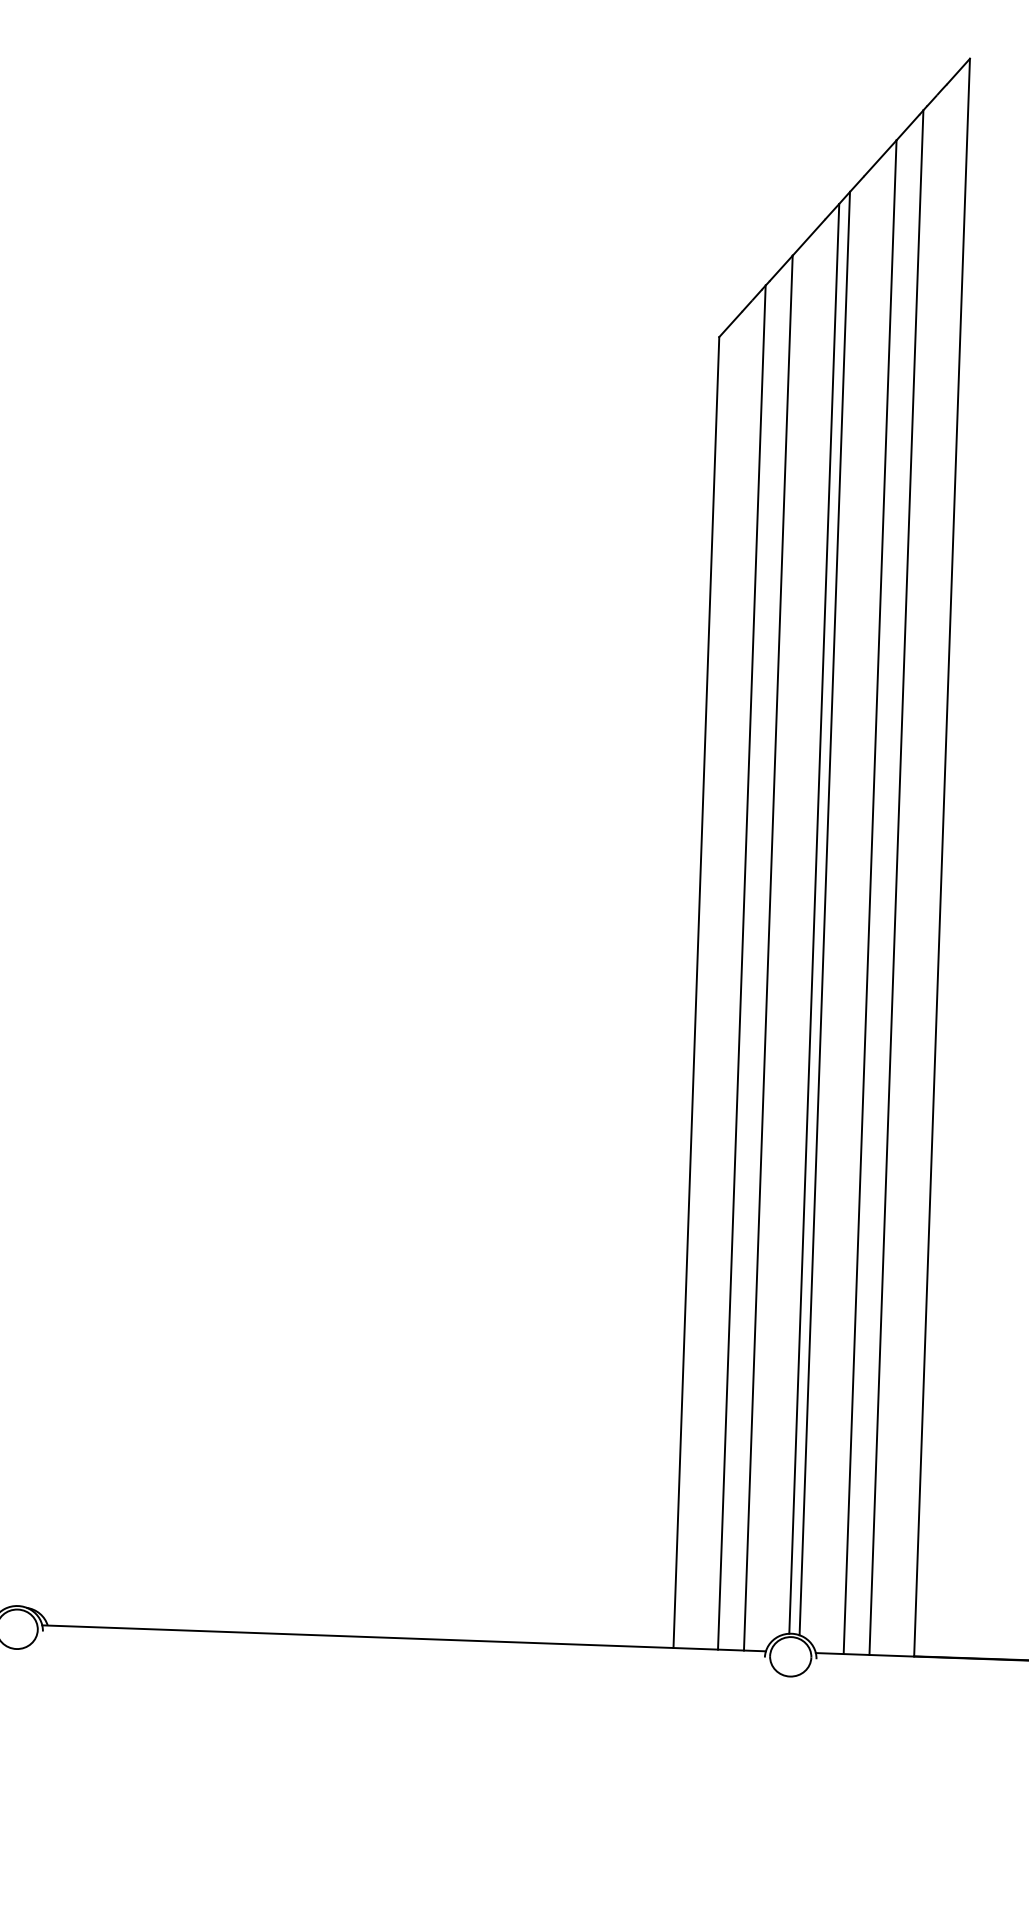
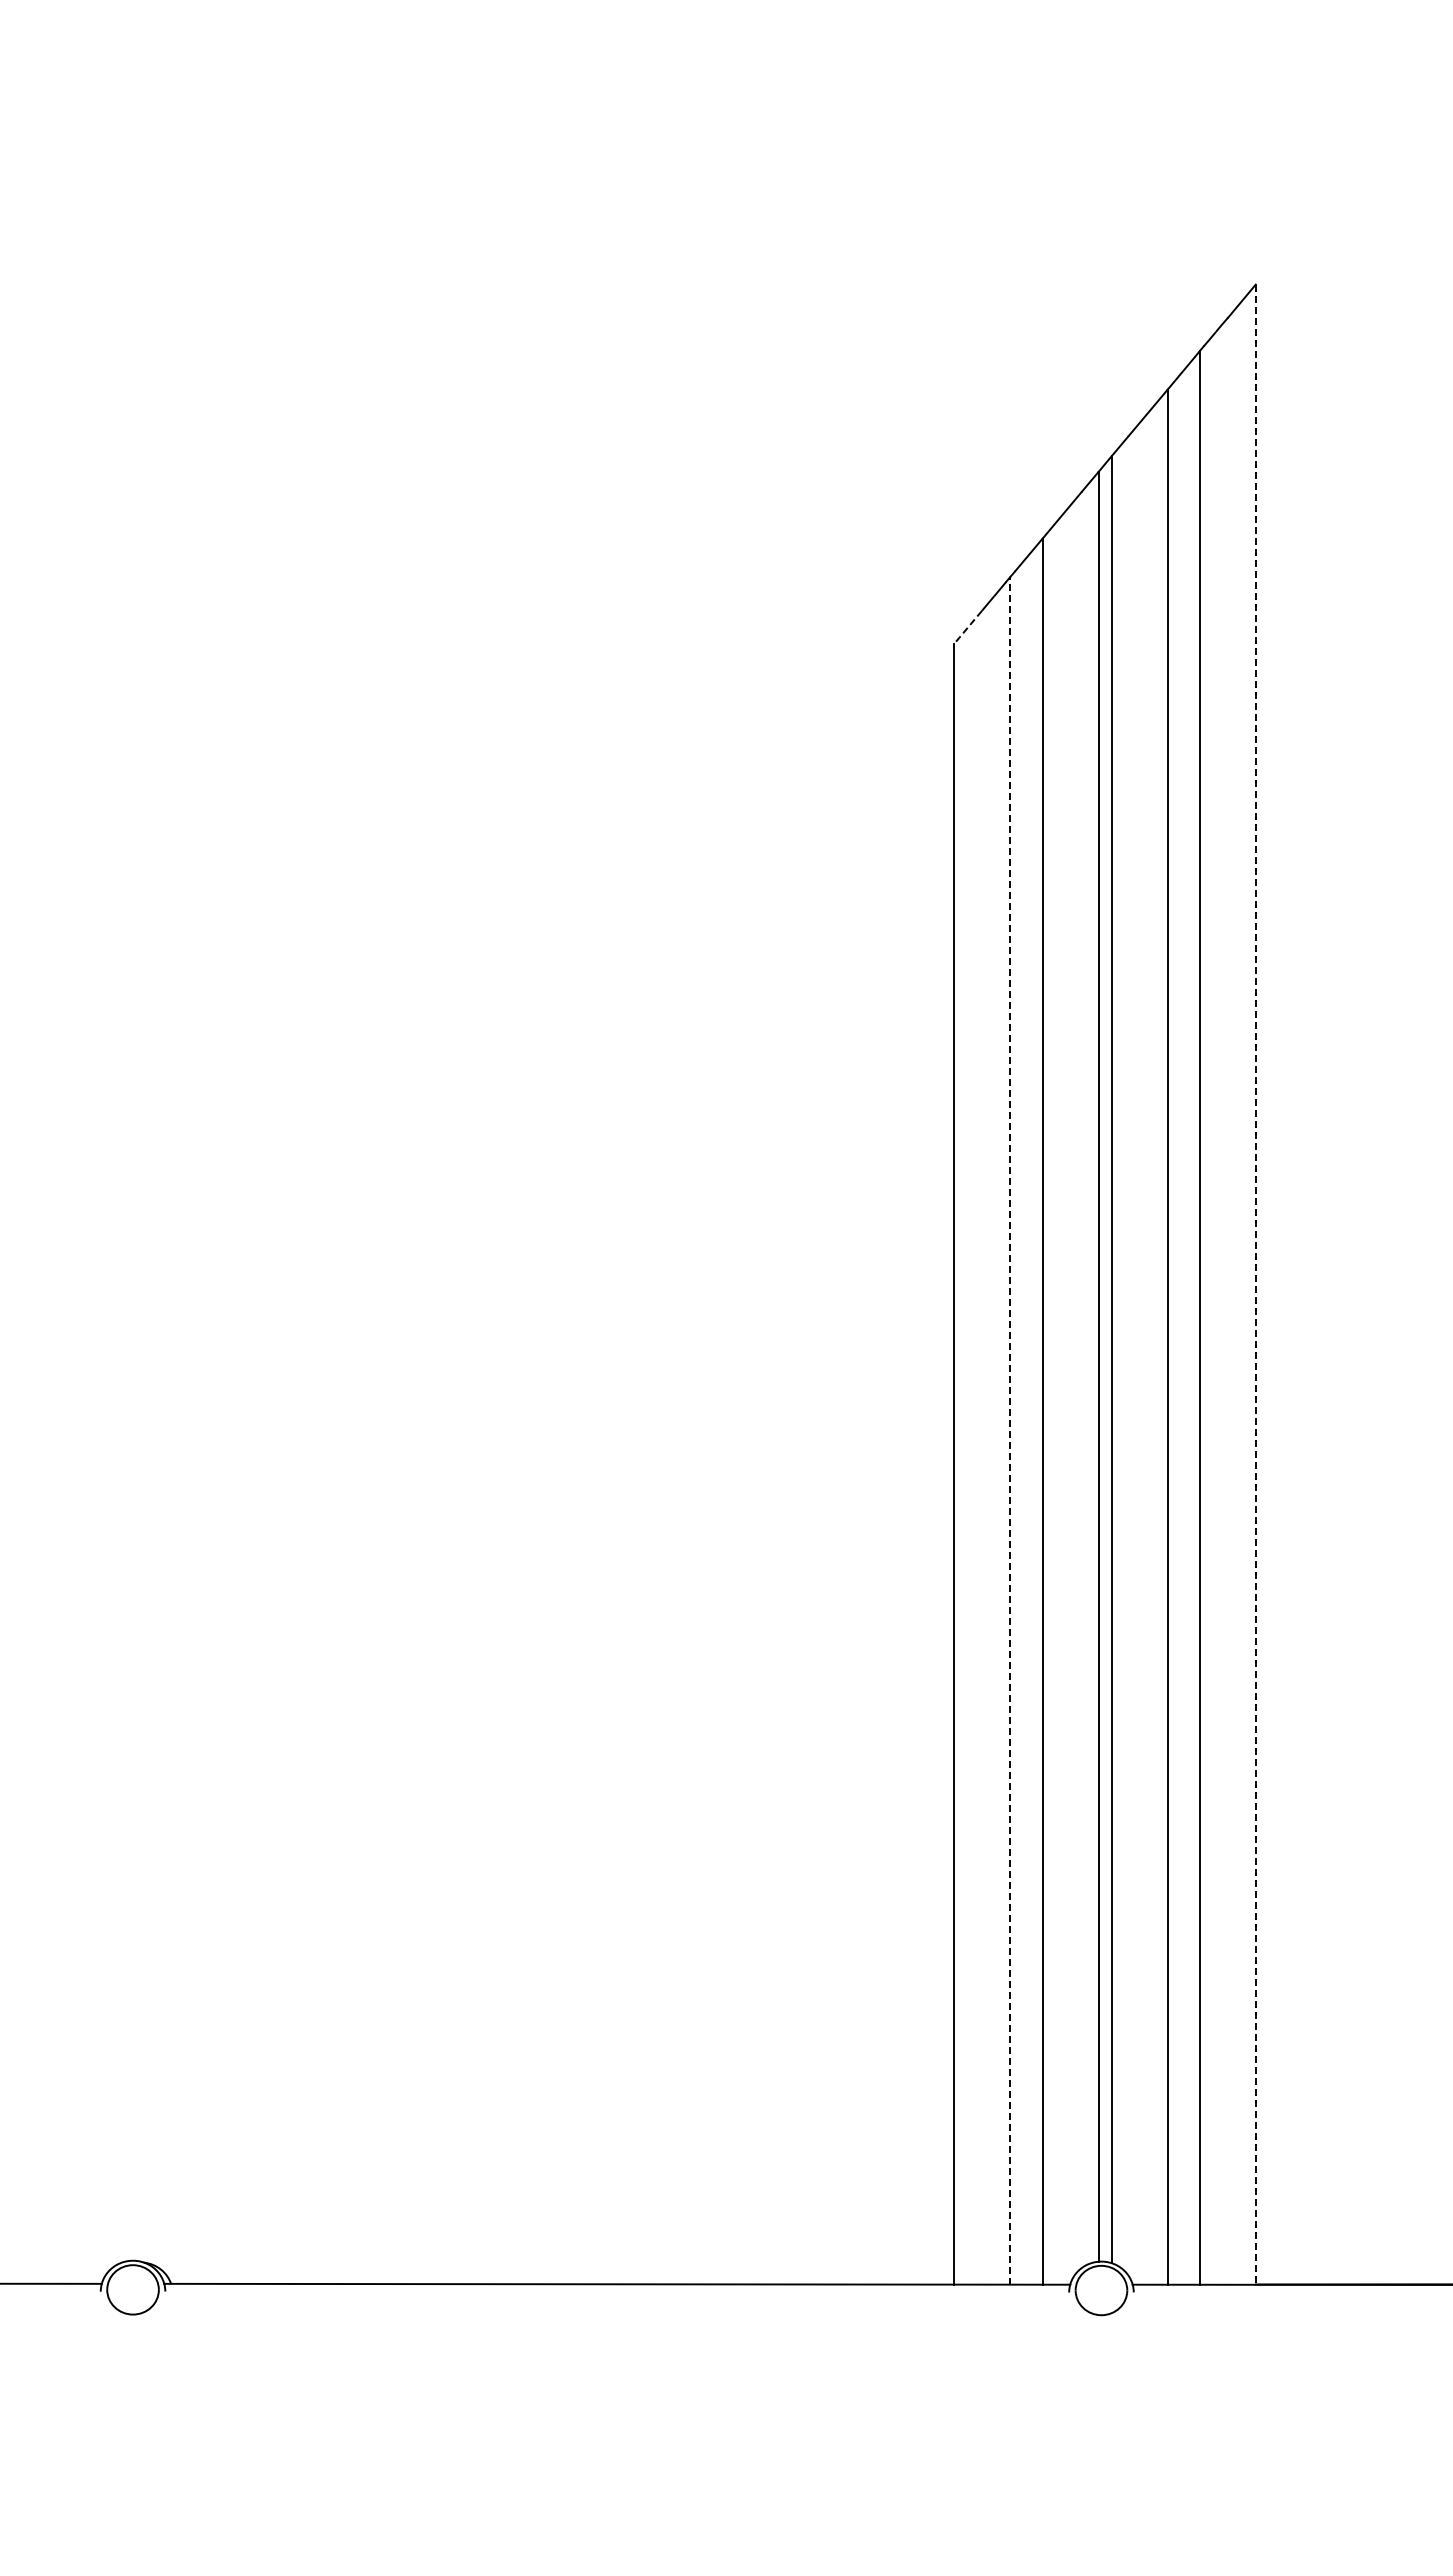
line: (730, 324) -> (967, 627), solid -> dashed
line: (941, 858) -> (1255, 1285), solid -> dashed
line: (742, 967) -> (1010, 1430), solid -> dashed

